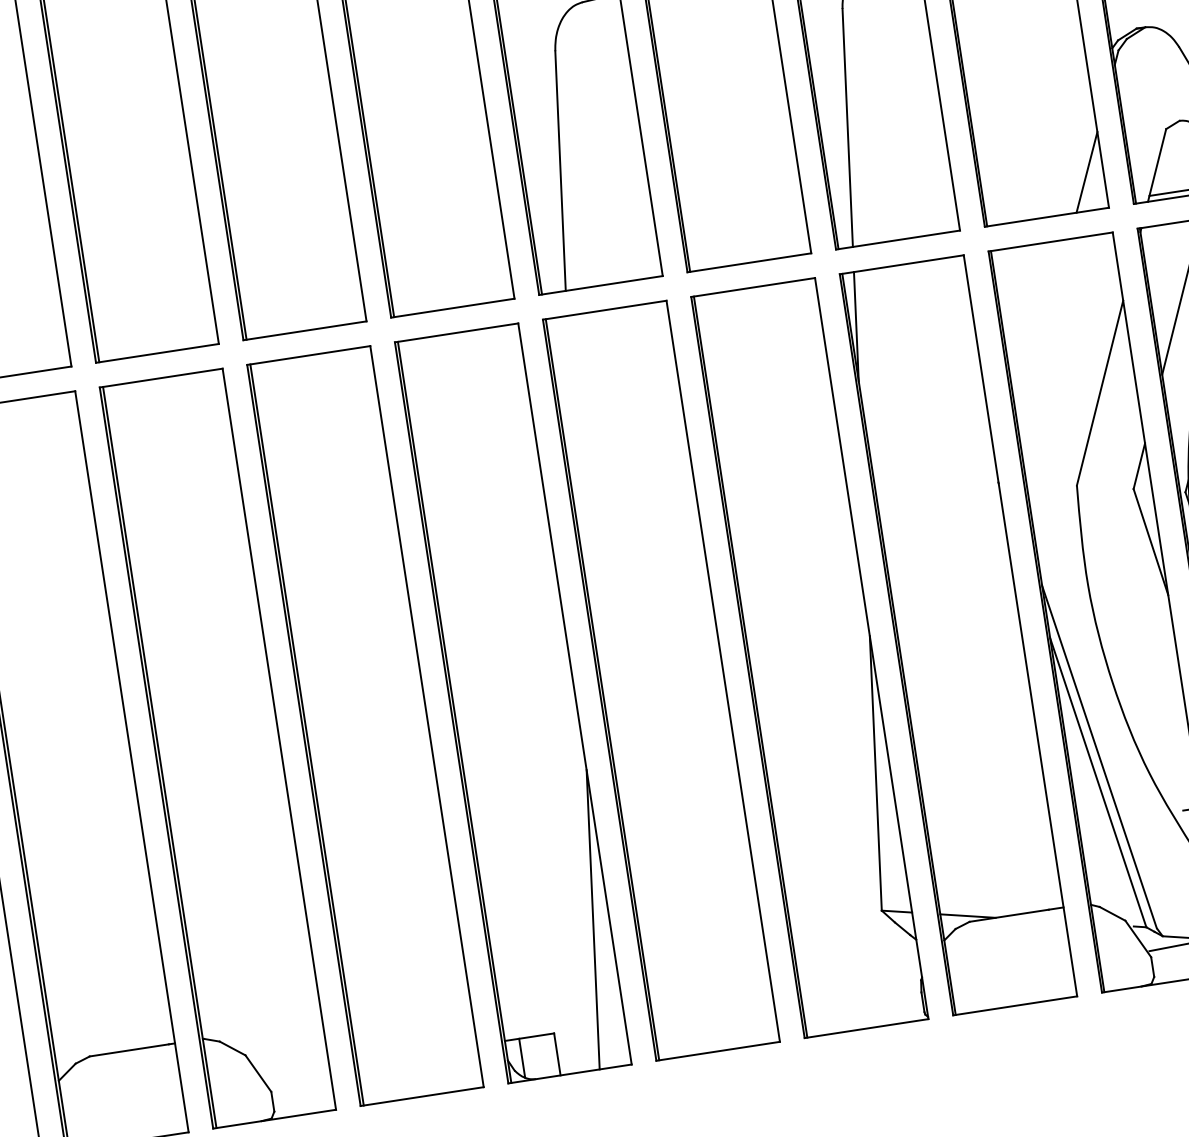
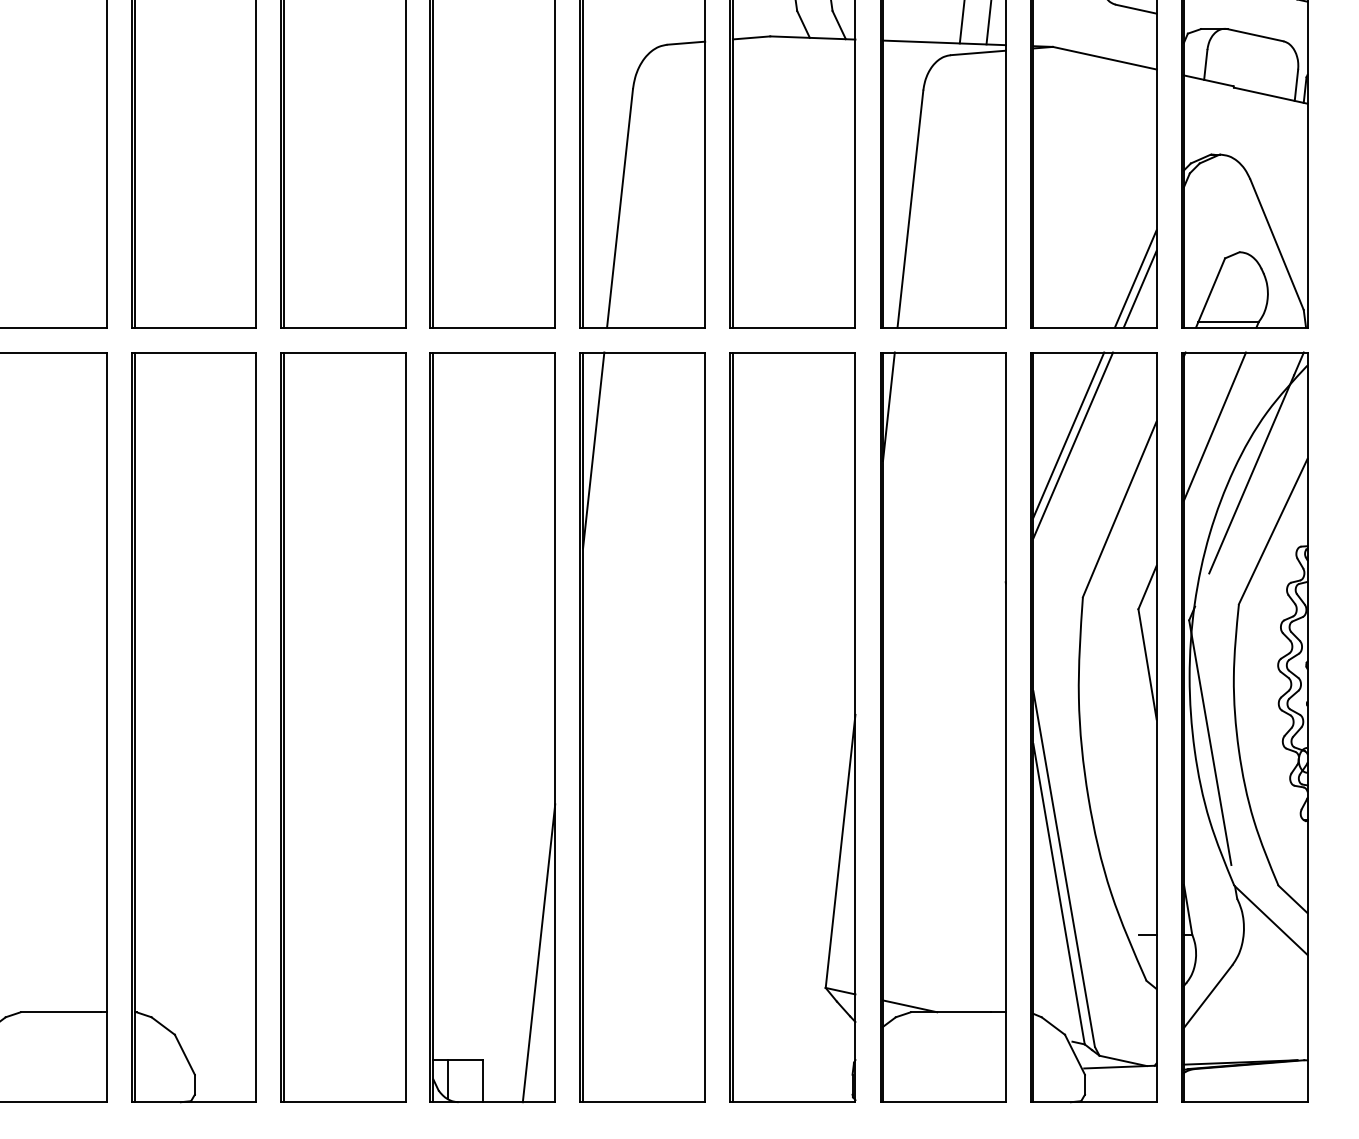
line: (1080, 162) -> (1135, 278), added
line: (1038, 326) -> (1068, 434), added
line: (1044, 336) -> (1073, 445), added
line: (570, 414) -> (593, 450), added

